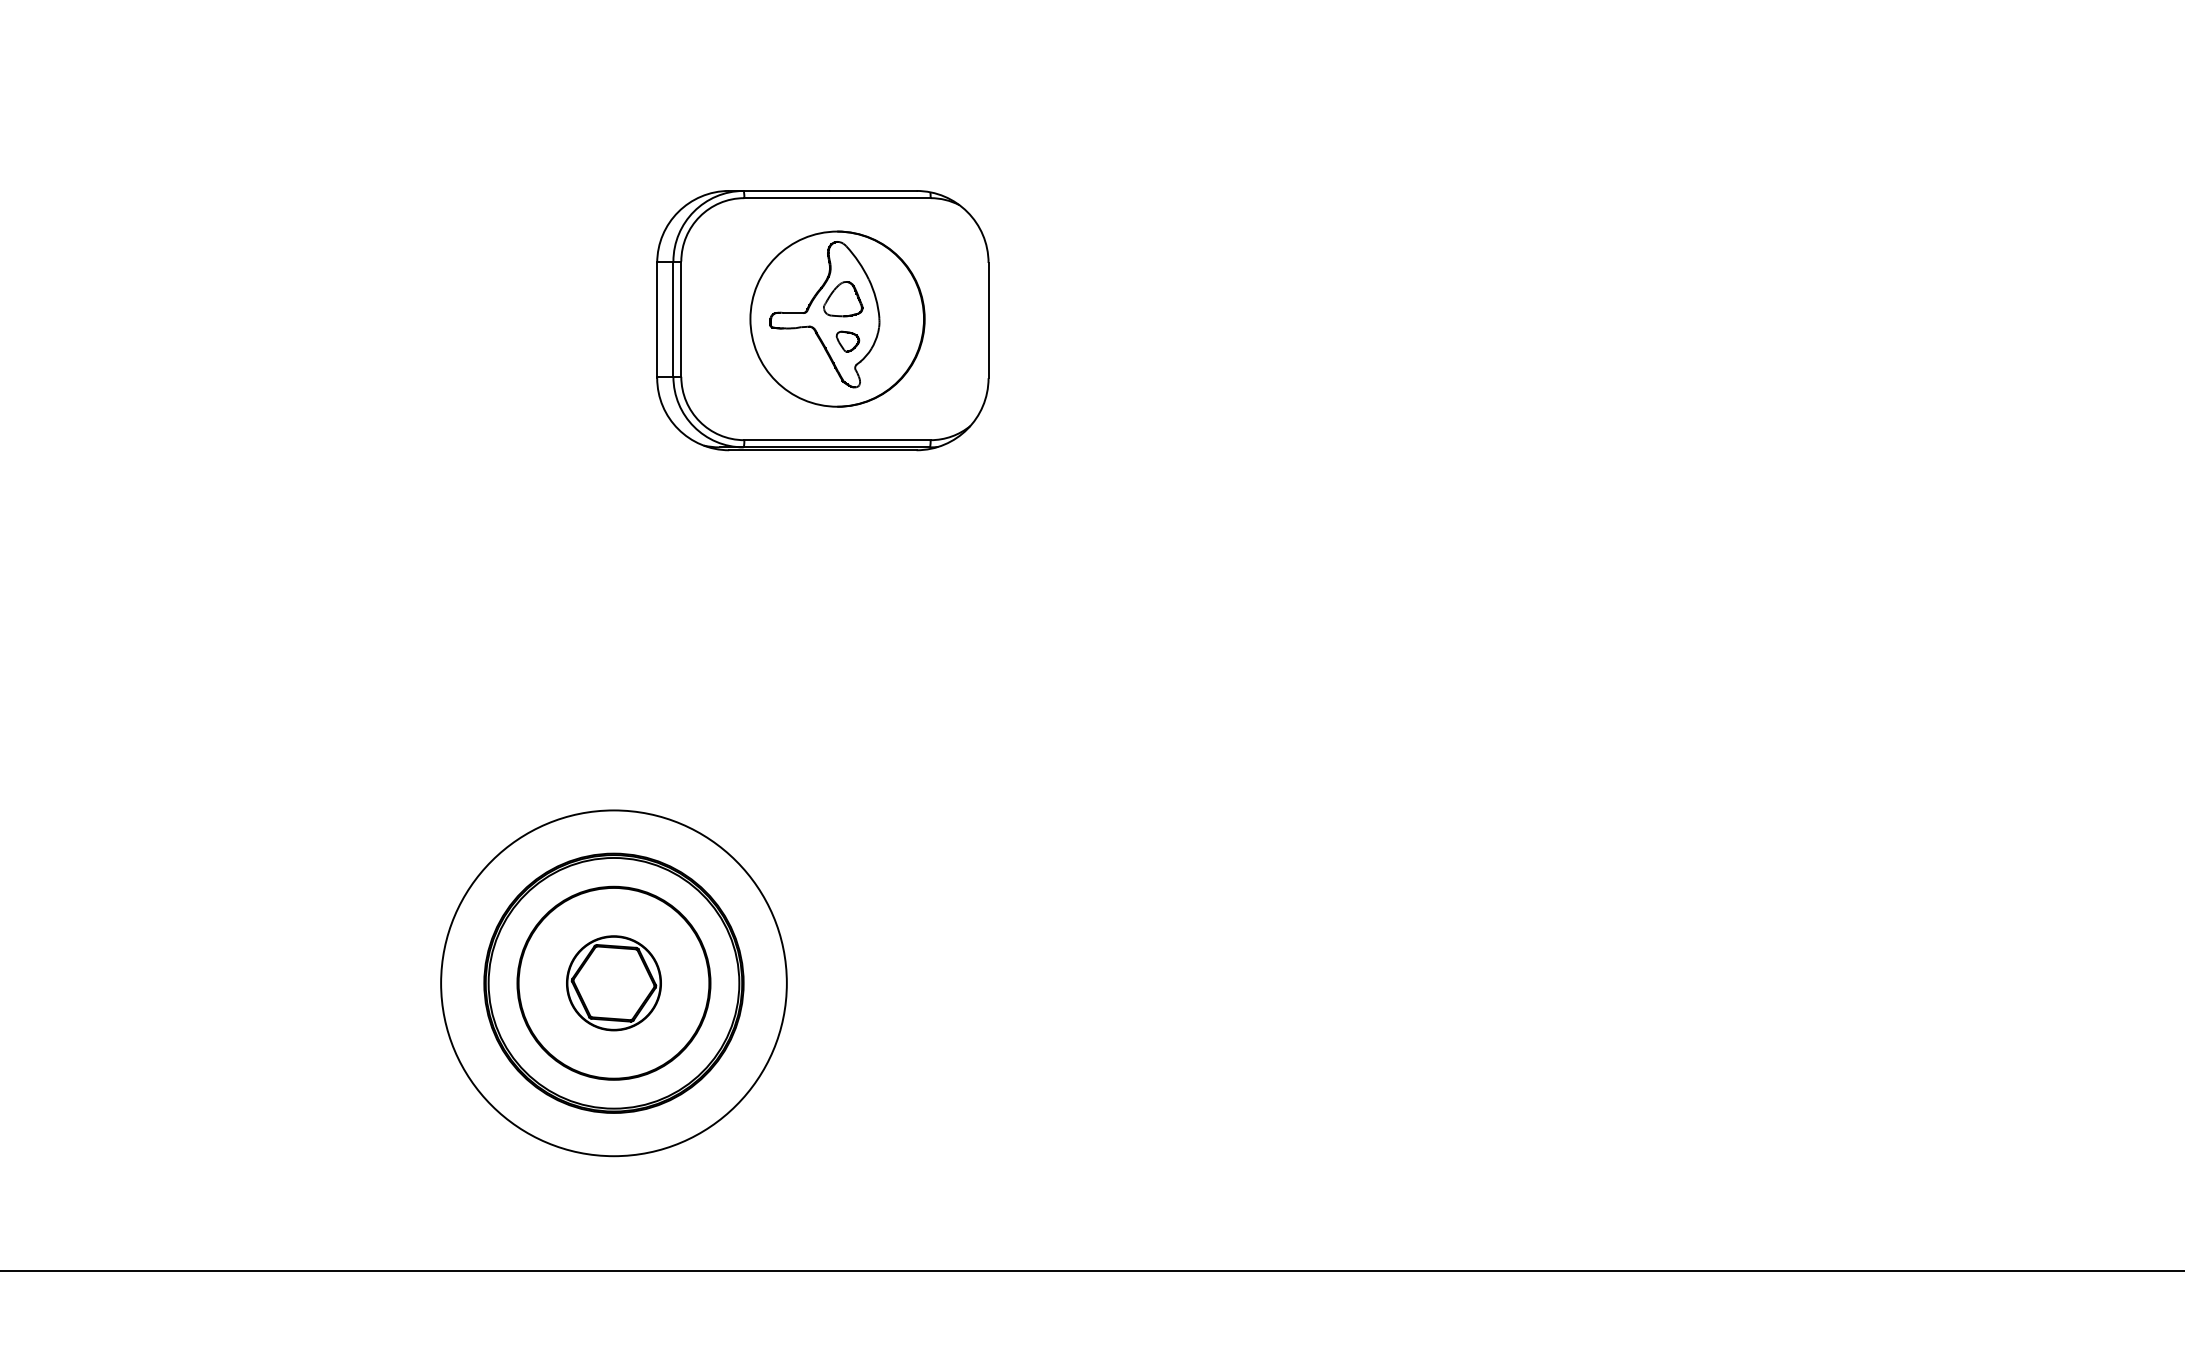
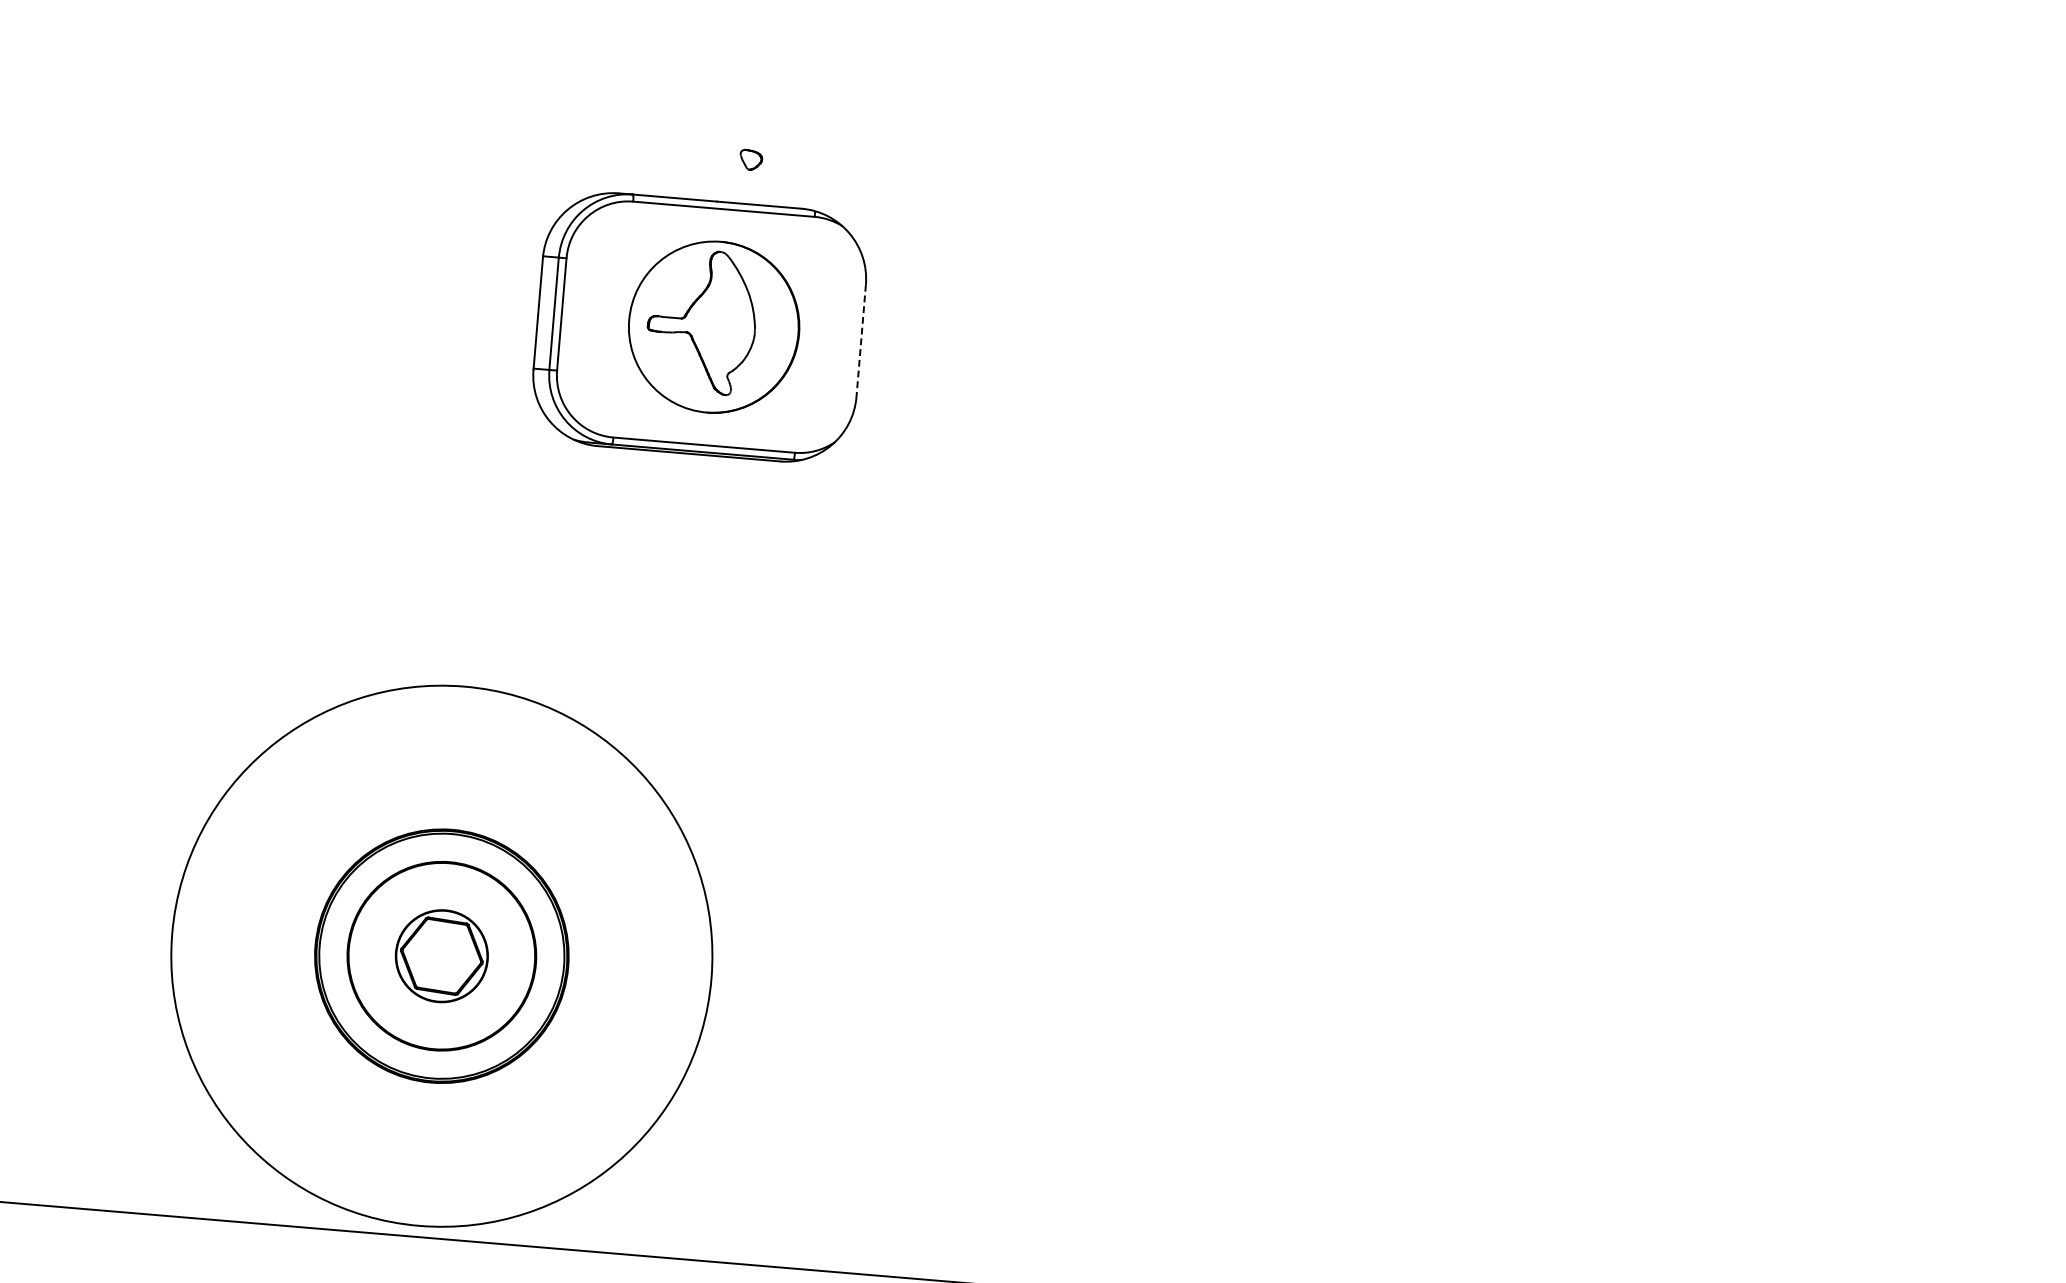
part: (843, 299) -> (721, 308), removed
line: (988, 320) -> (861, 340), solid -> dashed
part: (847, 341) -> (750, 159), moved
circle: (613, 983) -> (441, 956), size x1.6

